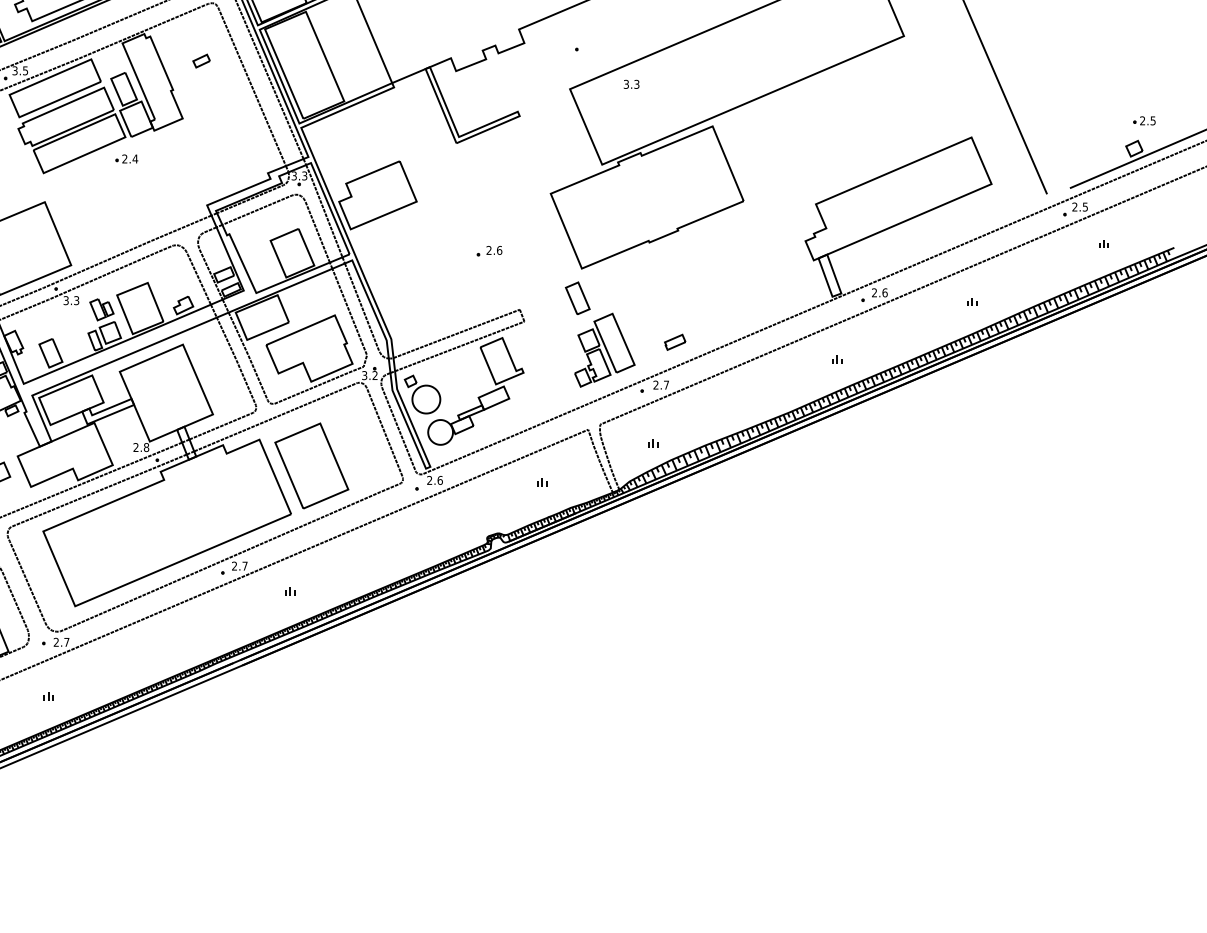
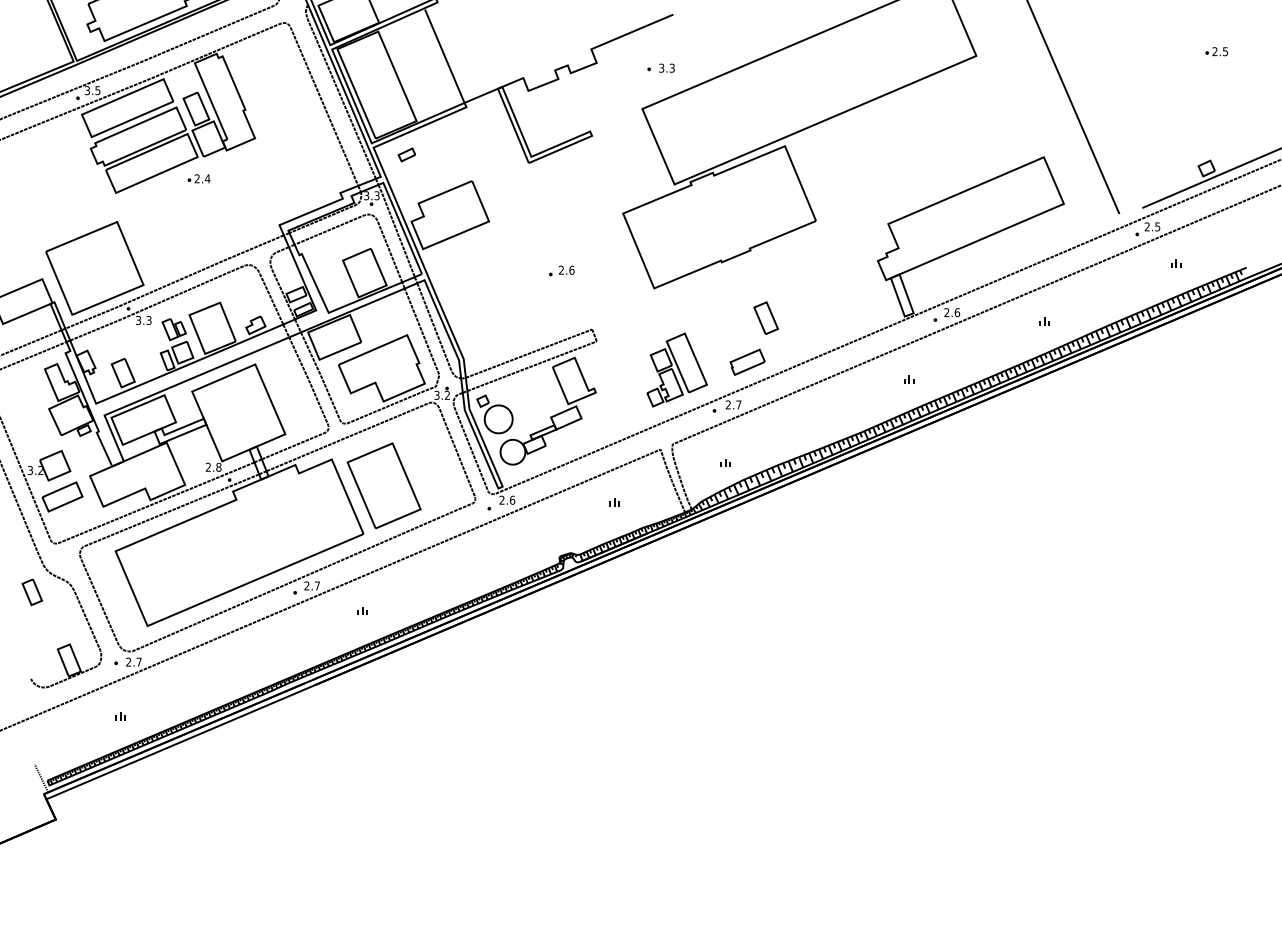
part: (201, 60) -> (406, 154), moved
text: (631, 83) -> (666, 67), moved
part: (1144, 120) -> (1216, 51), moved
part: (577, 297) -> (765, 317), moved
part: (675, 341) -> (747, 361), size x1.67

